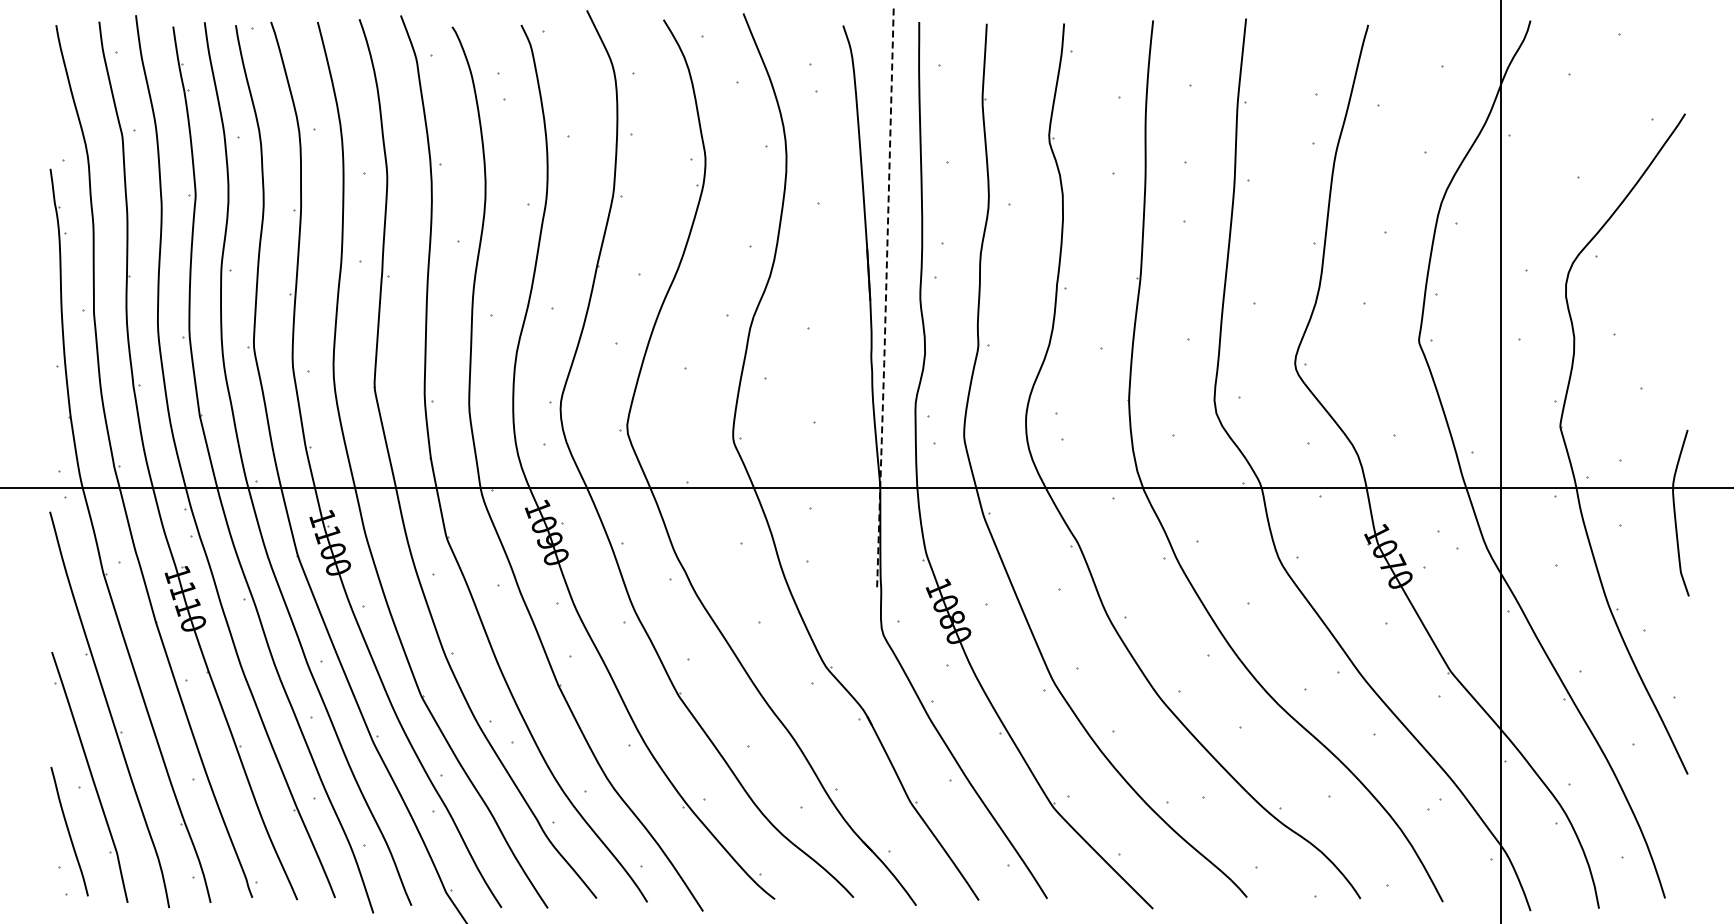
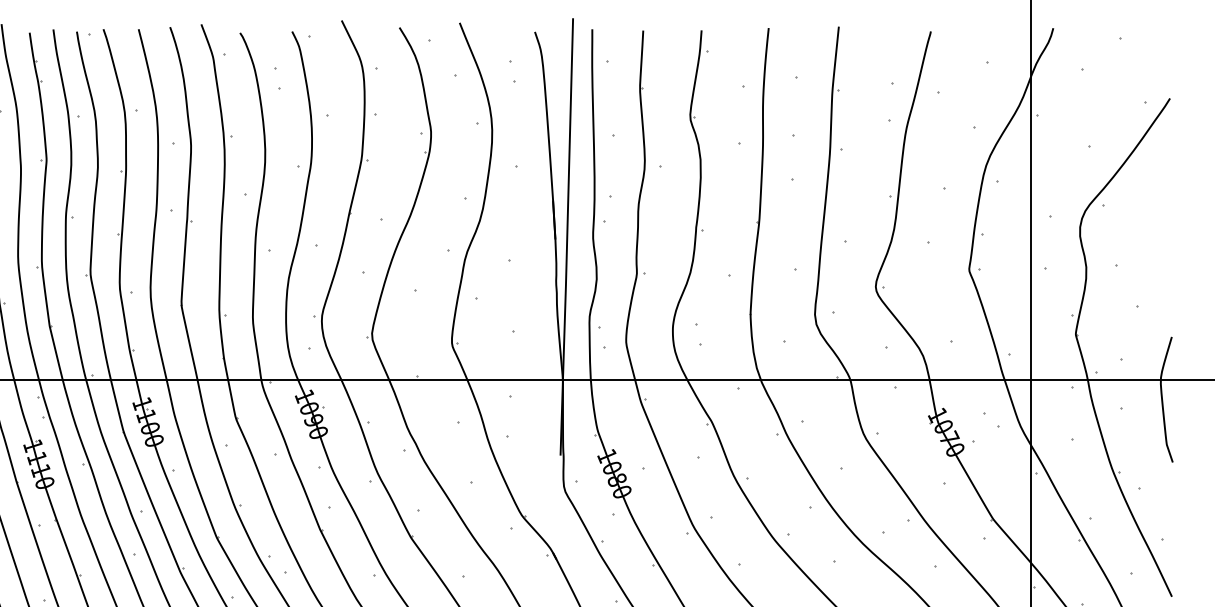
line: (886, 297) -> (567, 237), dashed -> solid

